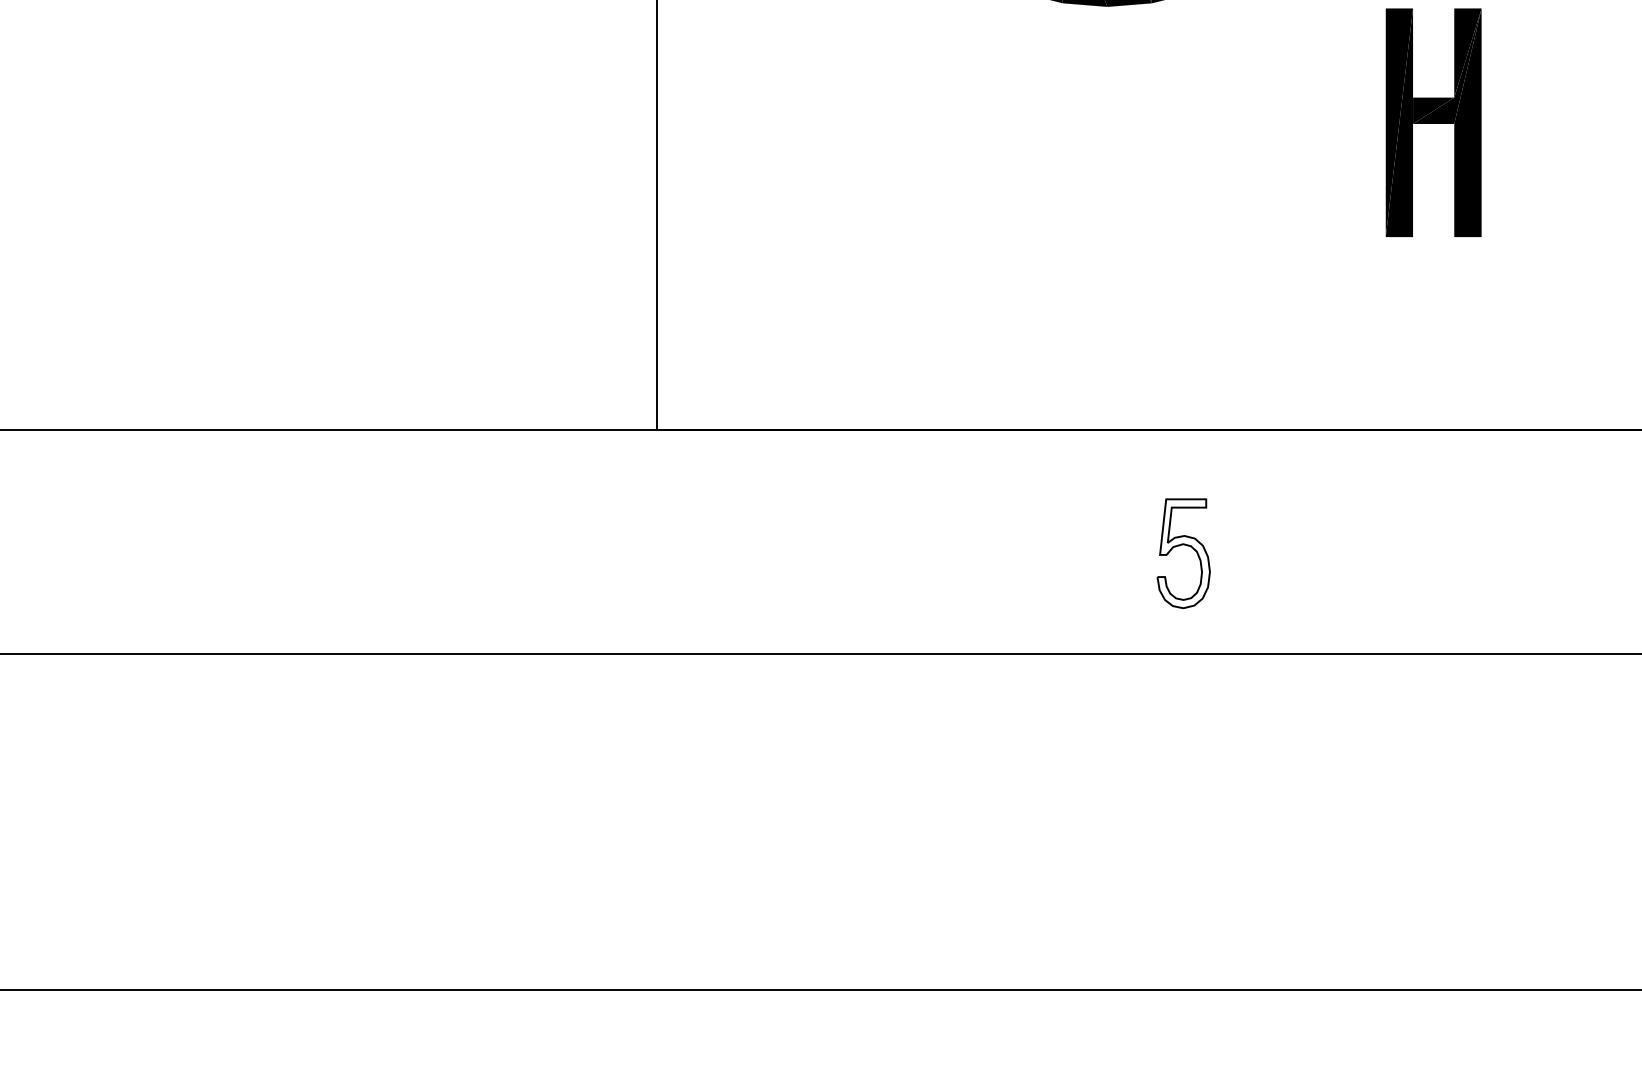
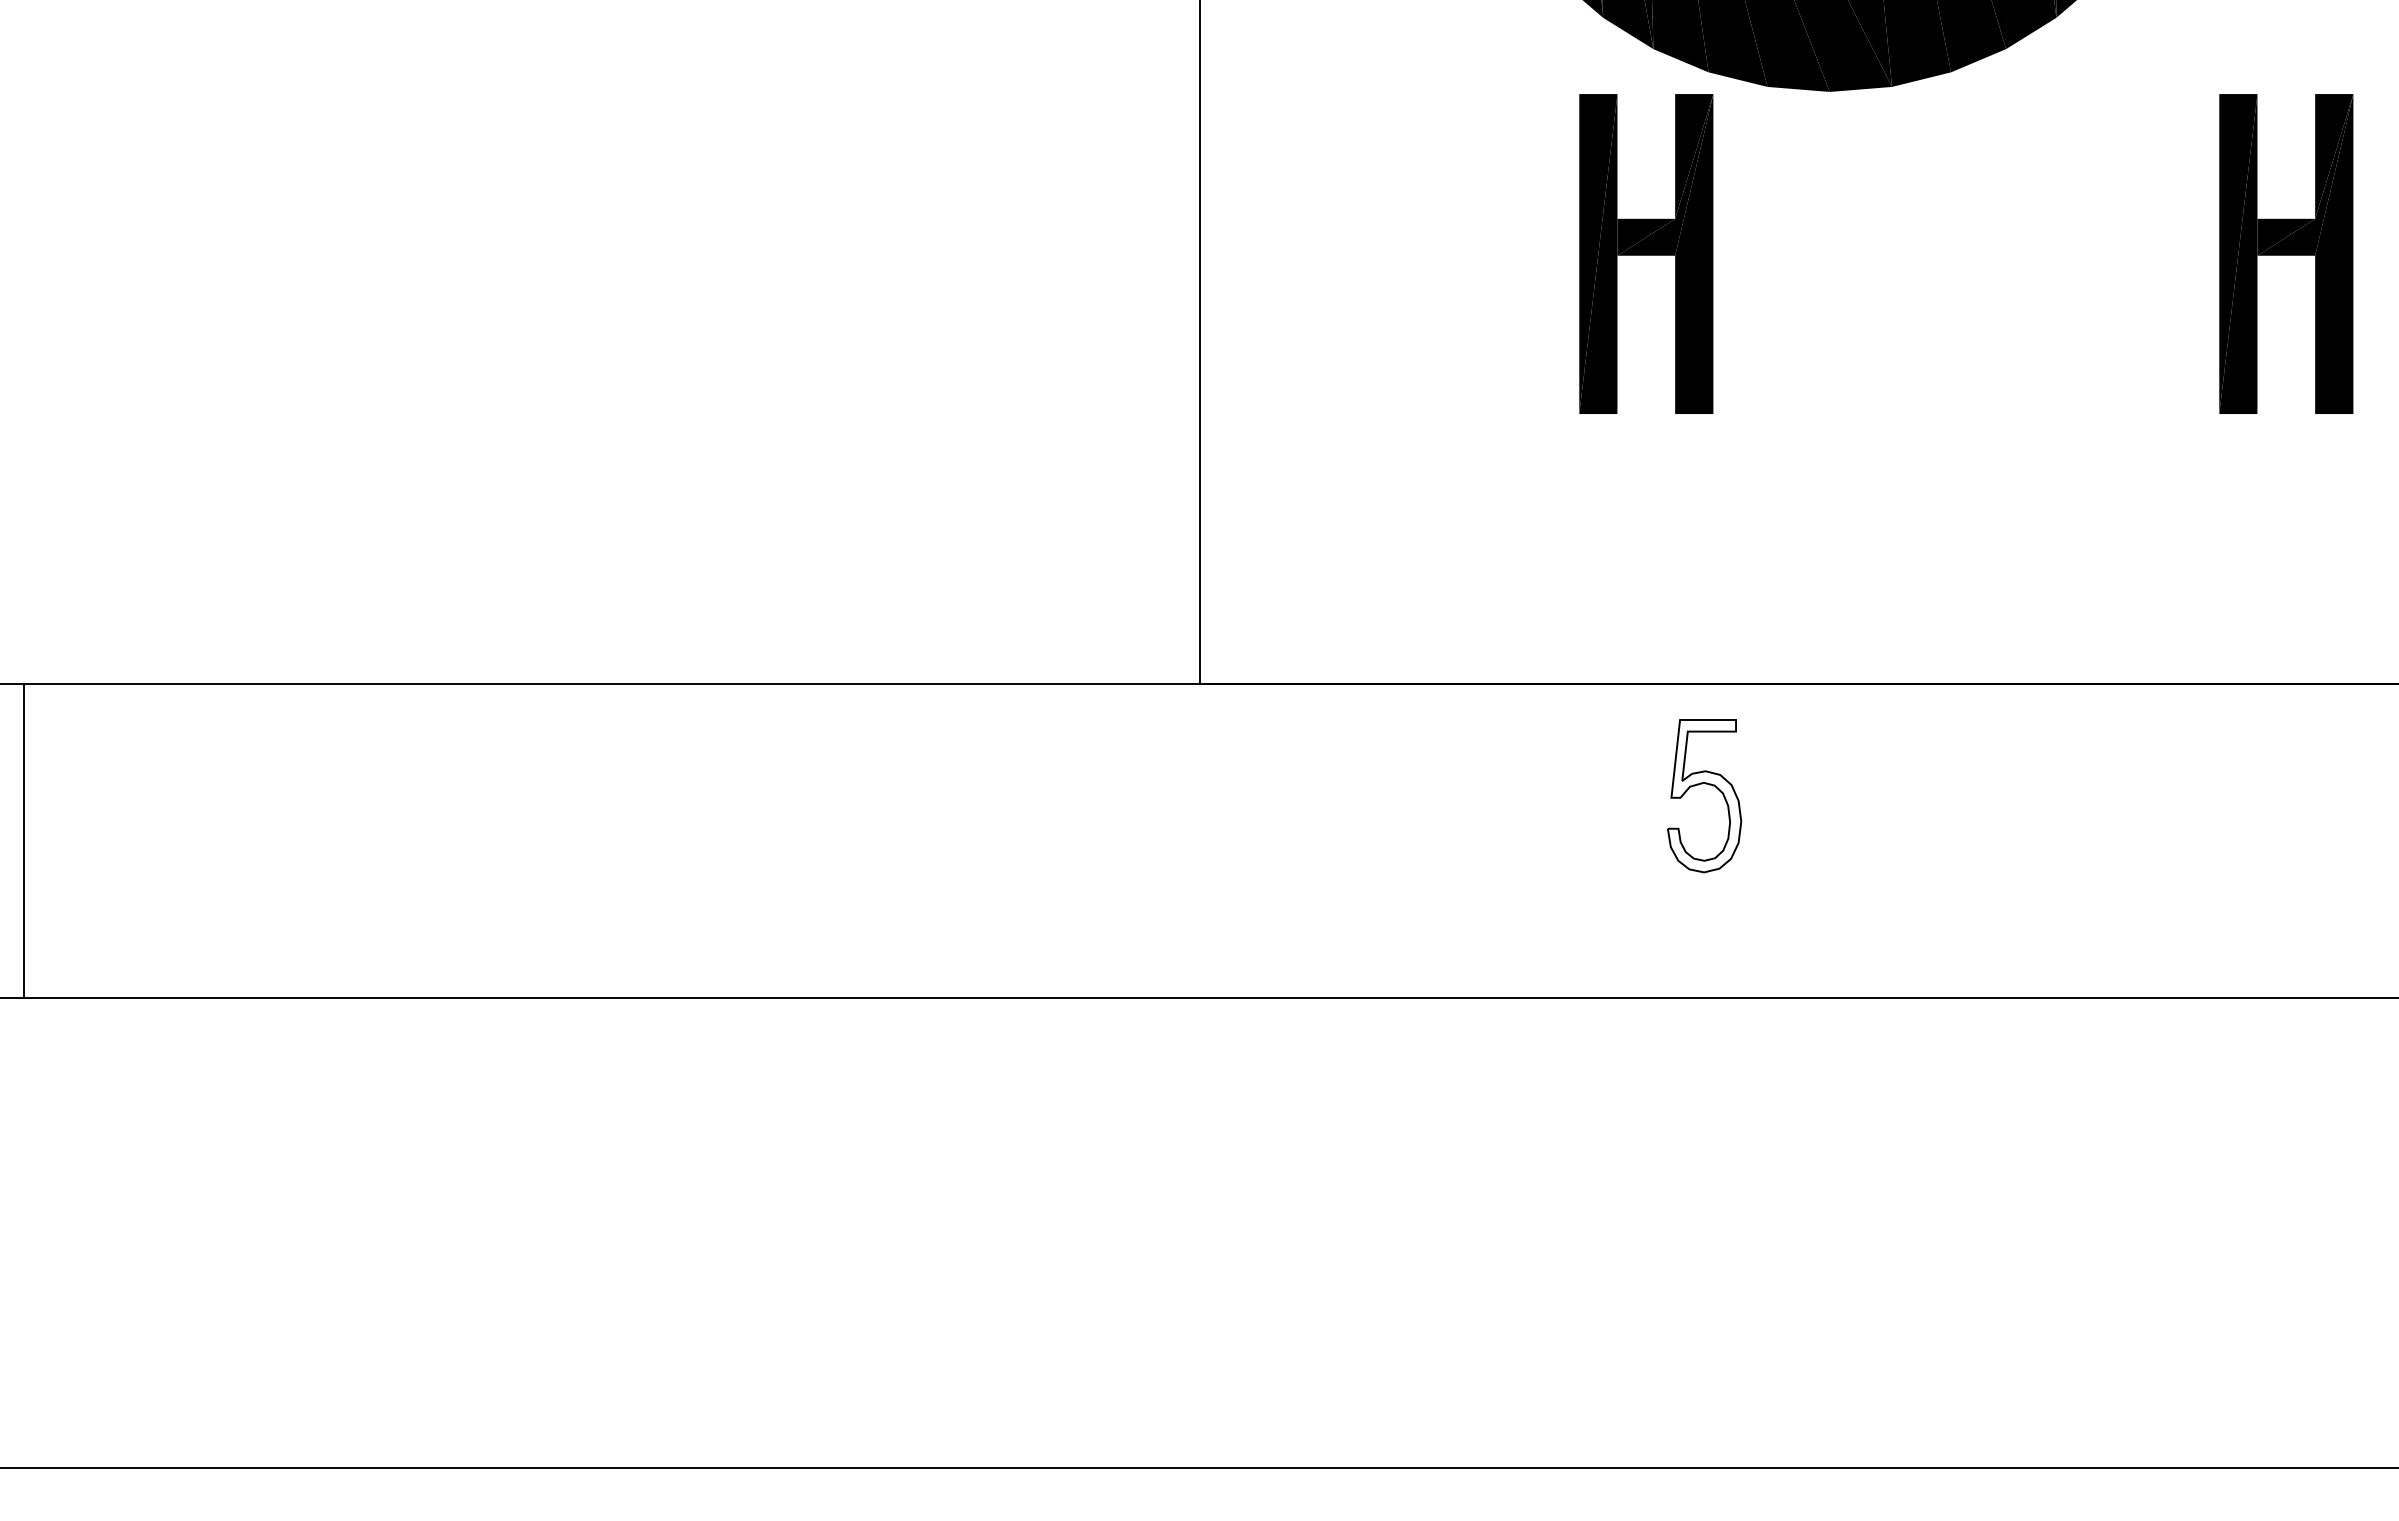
part: (976, 122) -> (1646, 253), added
part: (1184, 545) -> (1705, 784), moved

